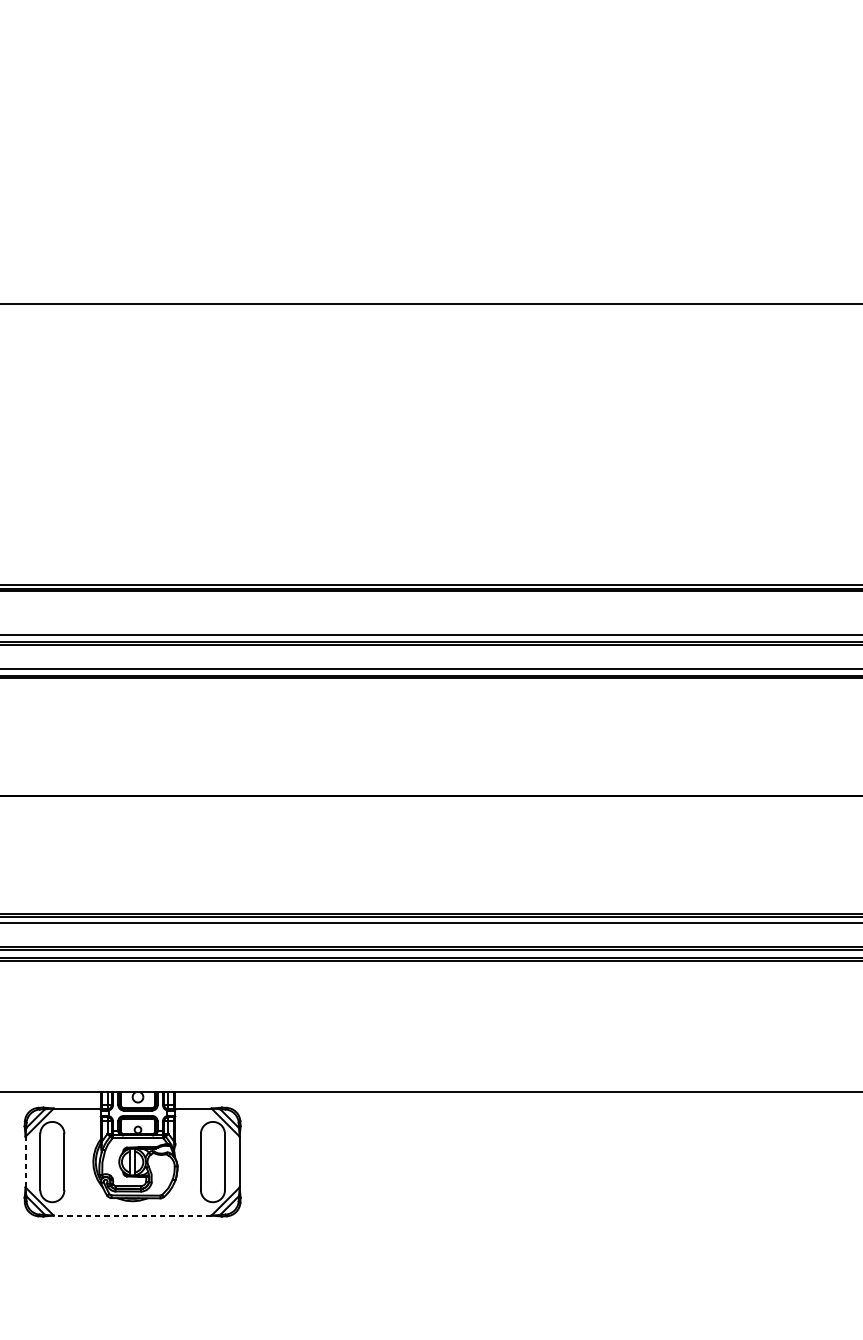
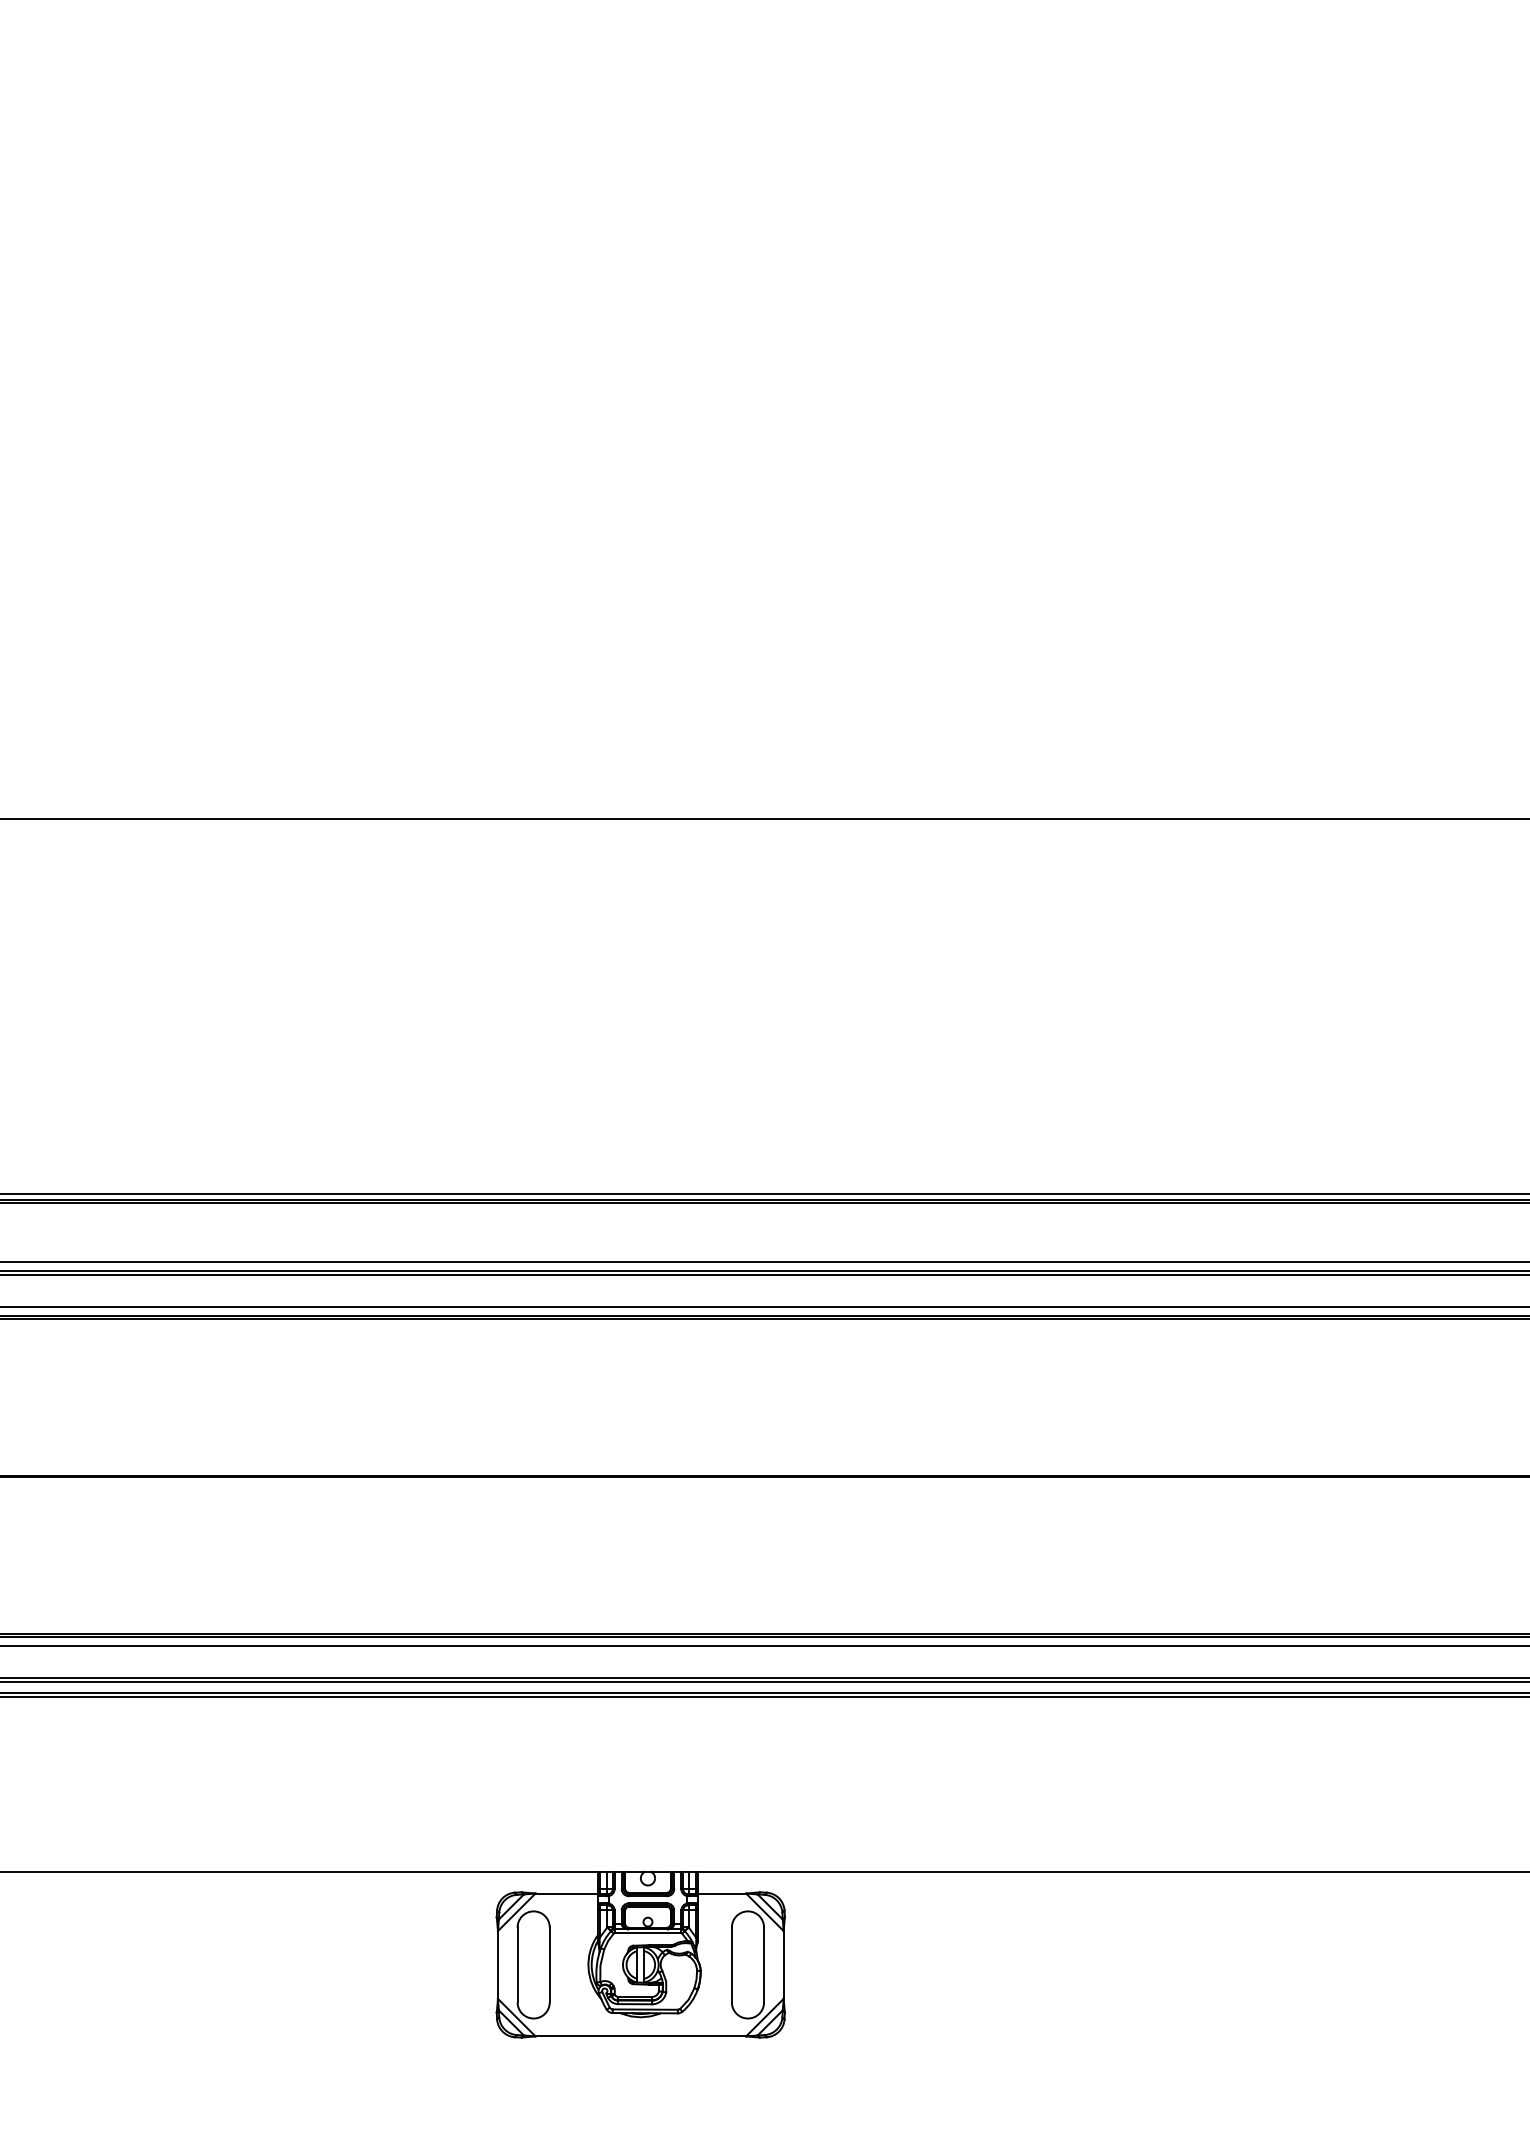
line: (25, 1161) -> (497, 1964), dashed -> solid
line: (132, 1215) -> (640, 2036), dashed -> solid

